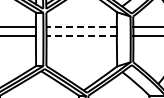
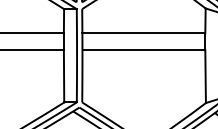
line: (81, 26) -> (143, 33), dashed -> solid
line: (81, 36) -> (143, 50), dashed -> solid

